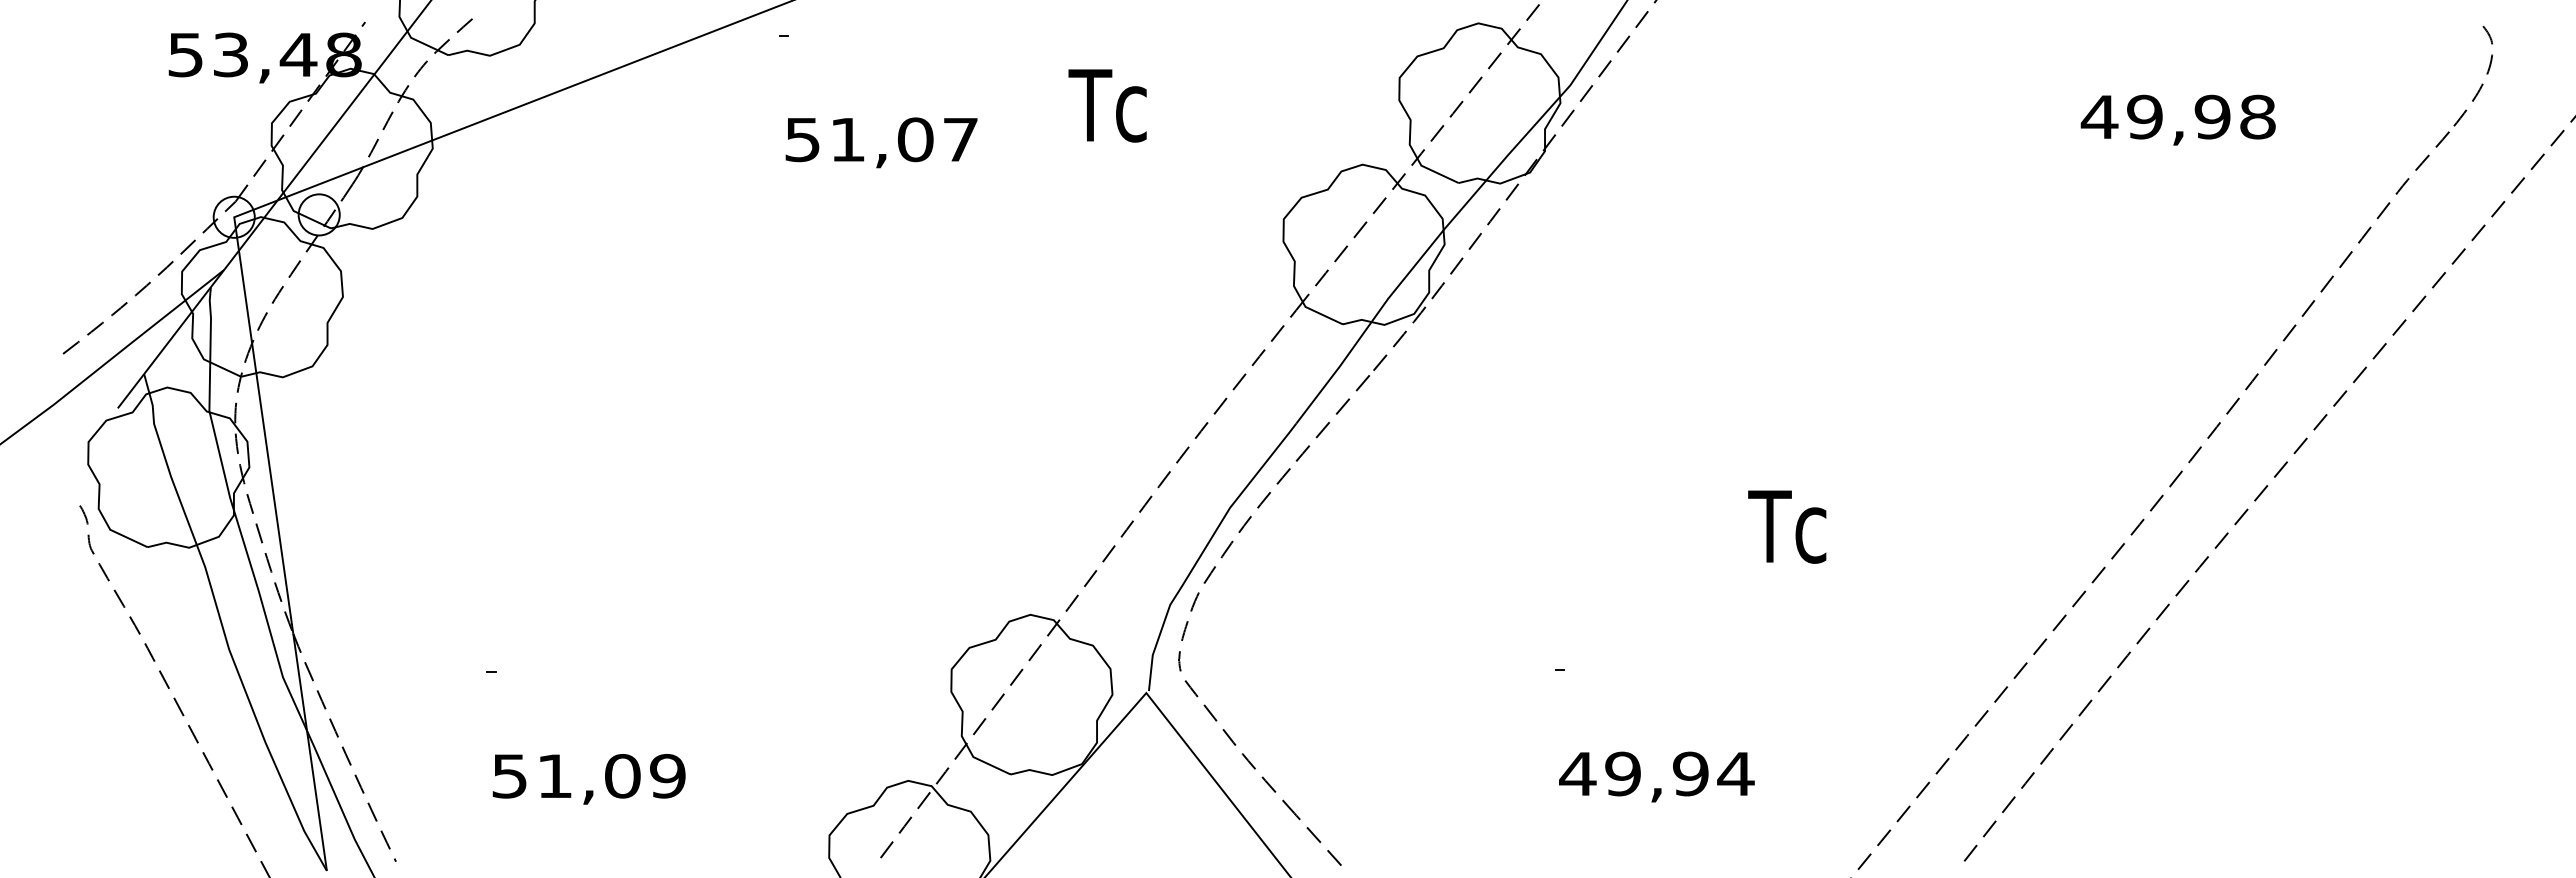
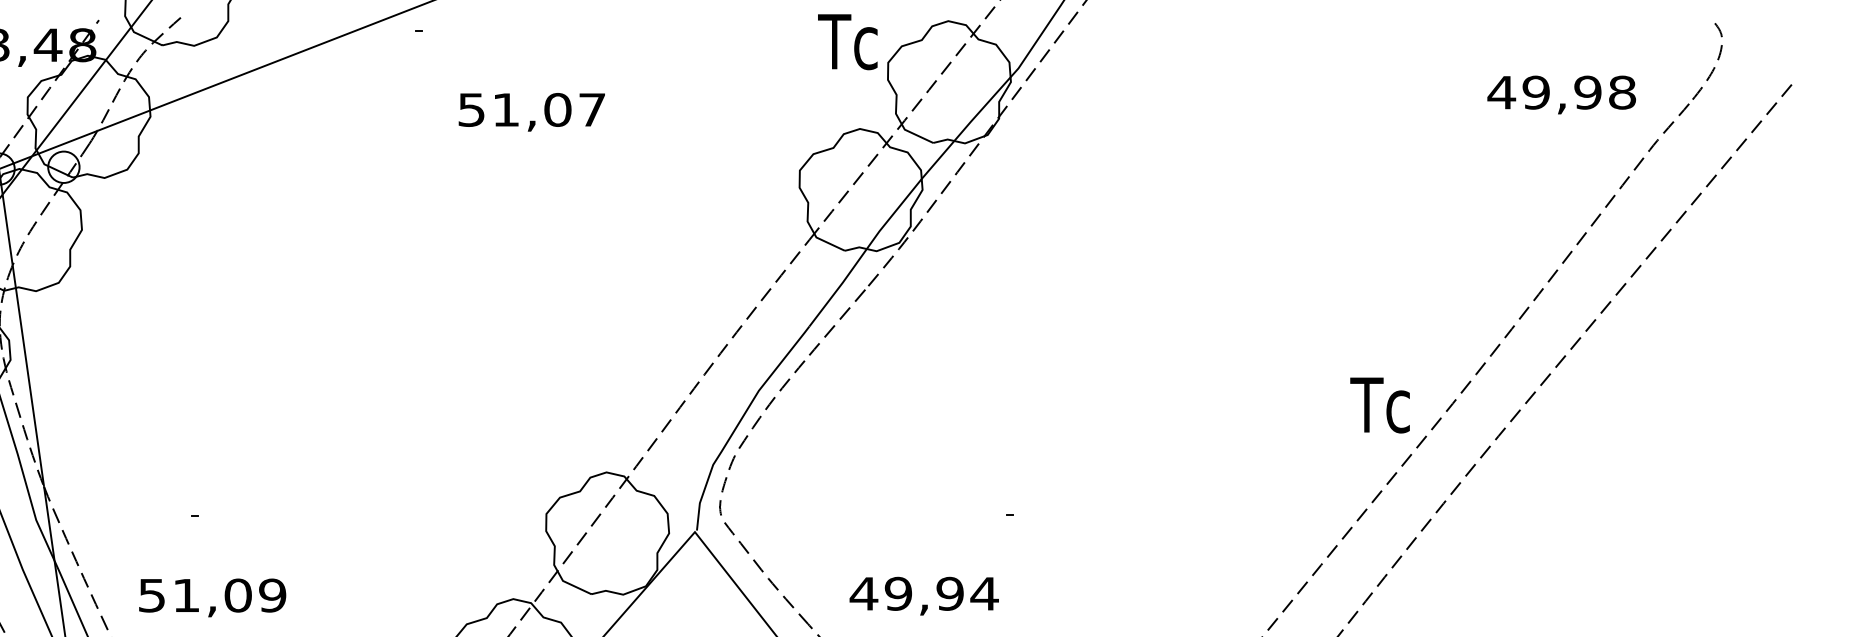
text: (1107, 105) -> (847, 41), moved
text: (2177, 119) -> (1561, 94), moved
text: (881, 142) -> (531, 112), moved
text: (1787, 526) -> (1380, 405), moved
text: (1656, 776) -> (924, 595), moved
text: (588, 779) -> (212, 598), moved

